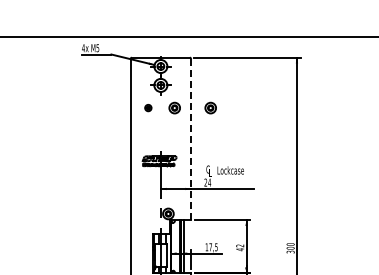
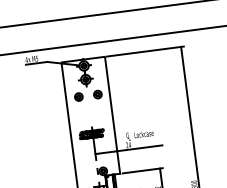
part: (148, 107) -> (78, 96), size x1.67
part: (210, 107) -> (123, 90), removed
line: (191, 139) -> (112, 115), dashed -> solid

